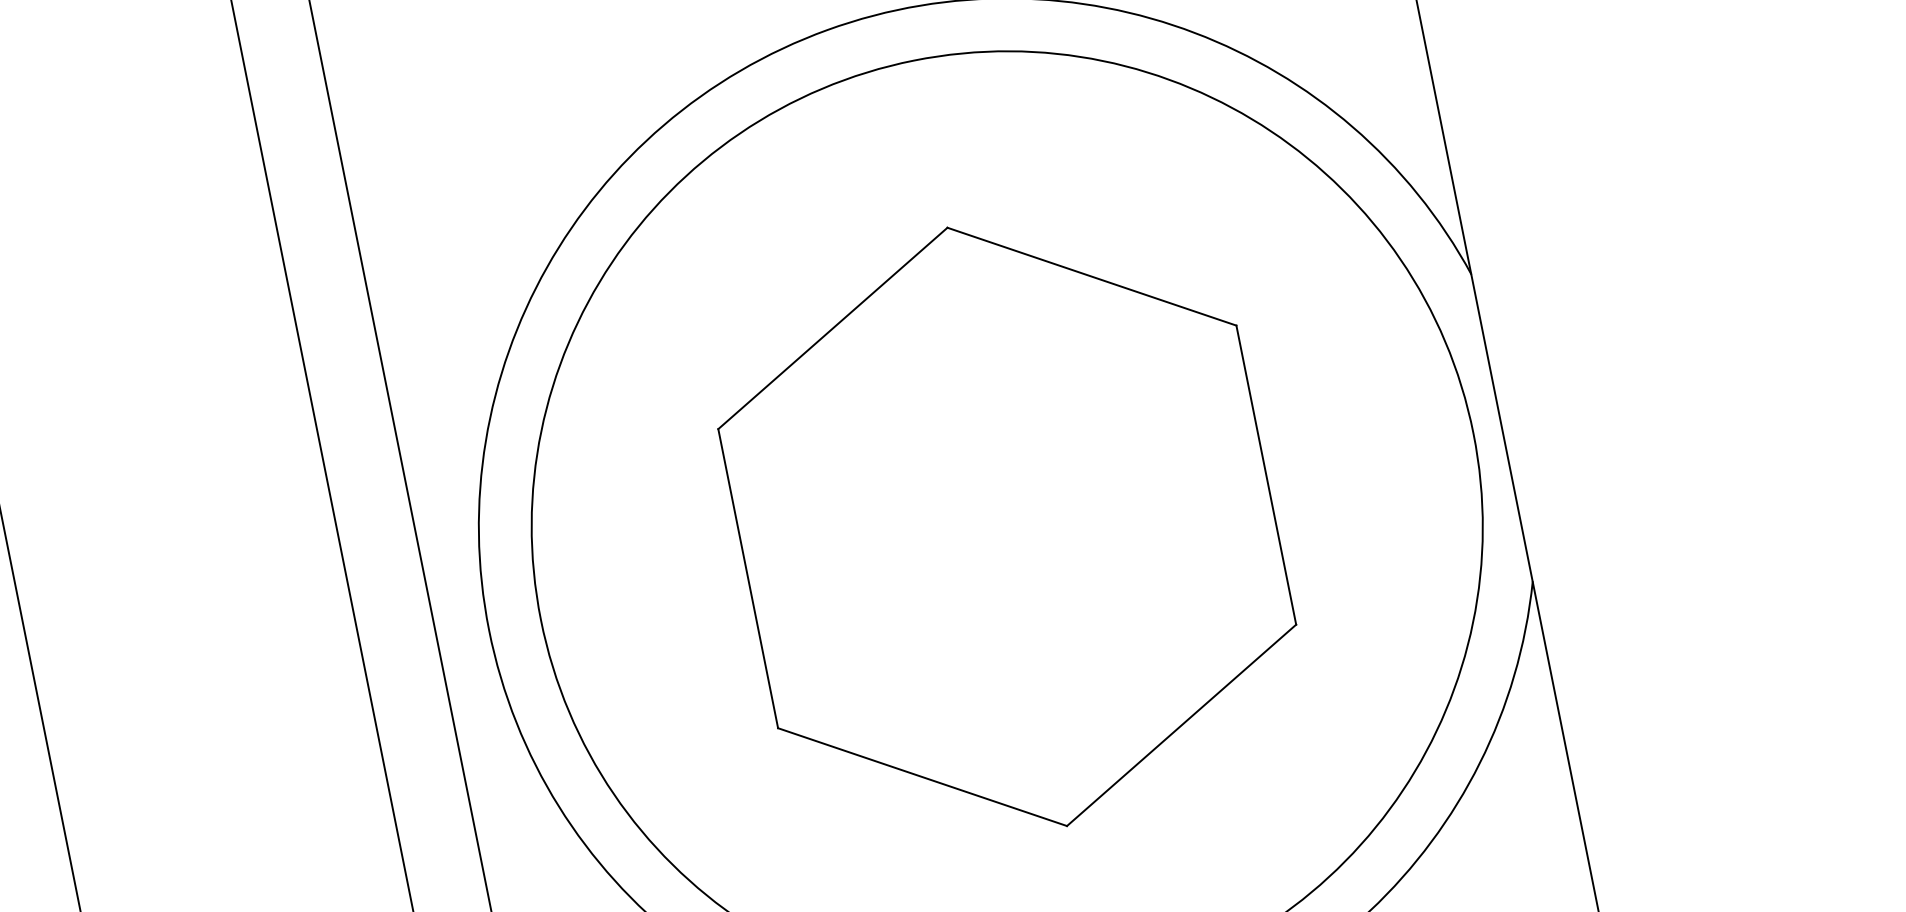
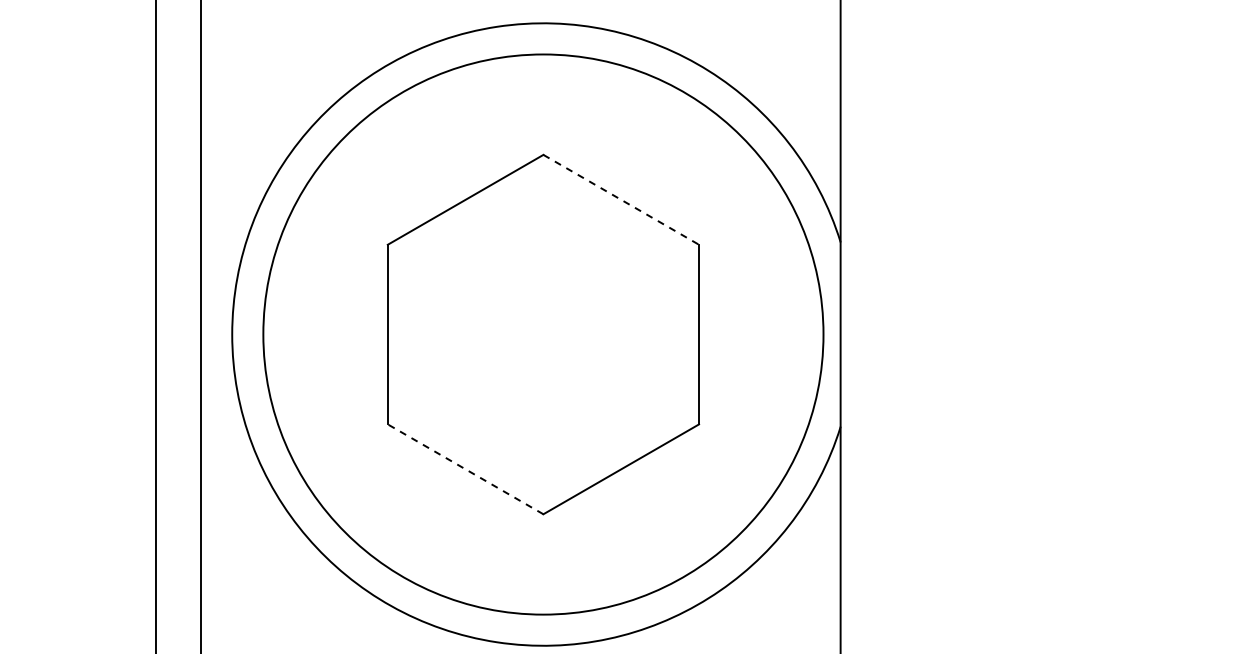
line: (1092, 276) -> (621, 199), solid -> dashed
line: (922, 777) -> (465, 469), solid -> dashed

